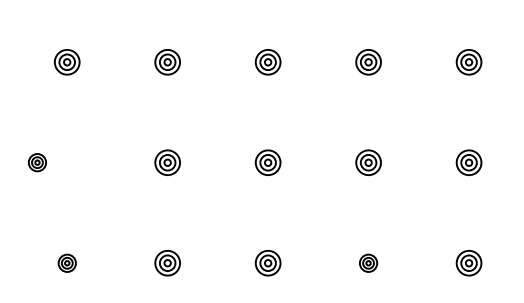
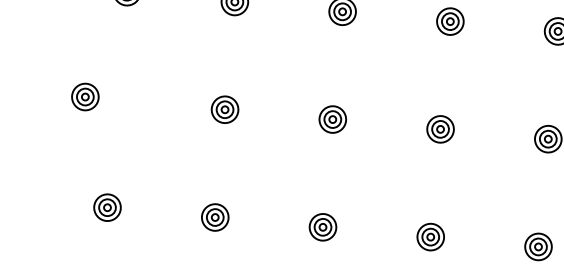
part: (37, 162) -> (85, 96), size x1.43
part: (67, 263) -> (107, 208), size x1.43
part: (368, 263) -> (430, 237), size x1.43

